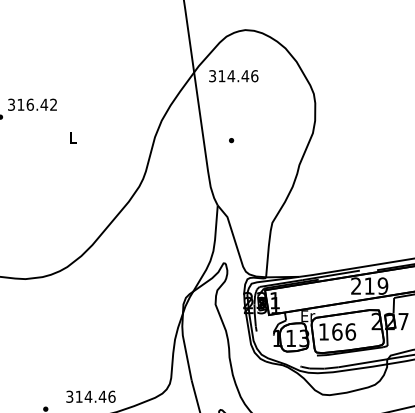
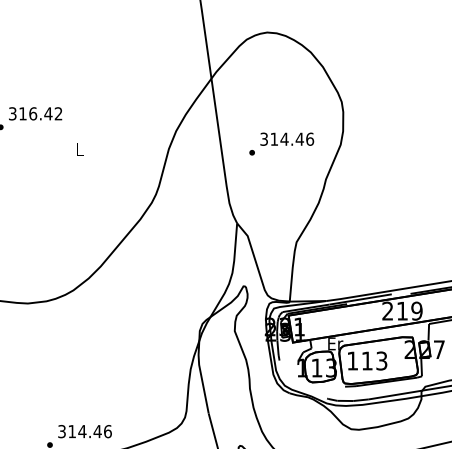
text: (233, 76) -> (286, 139), moved
text: (344, 331) -> (375, 360), 166 -> 113
text: (90, 396) -> (84, 431), moved

